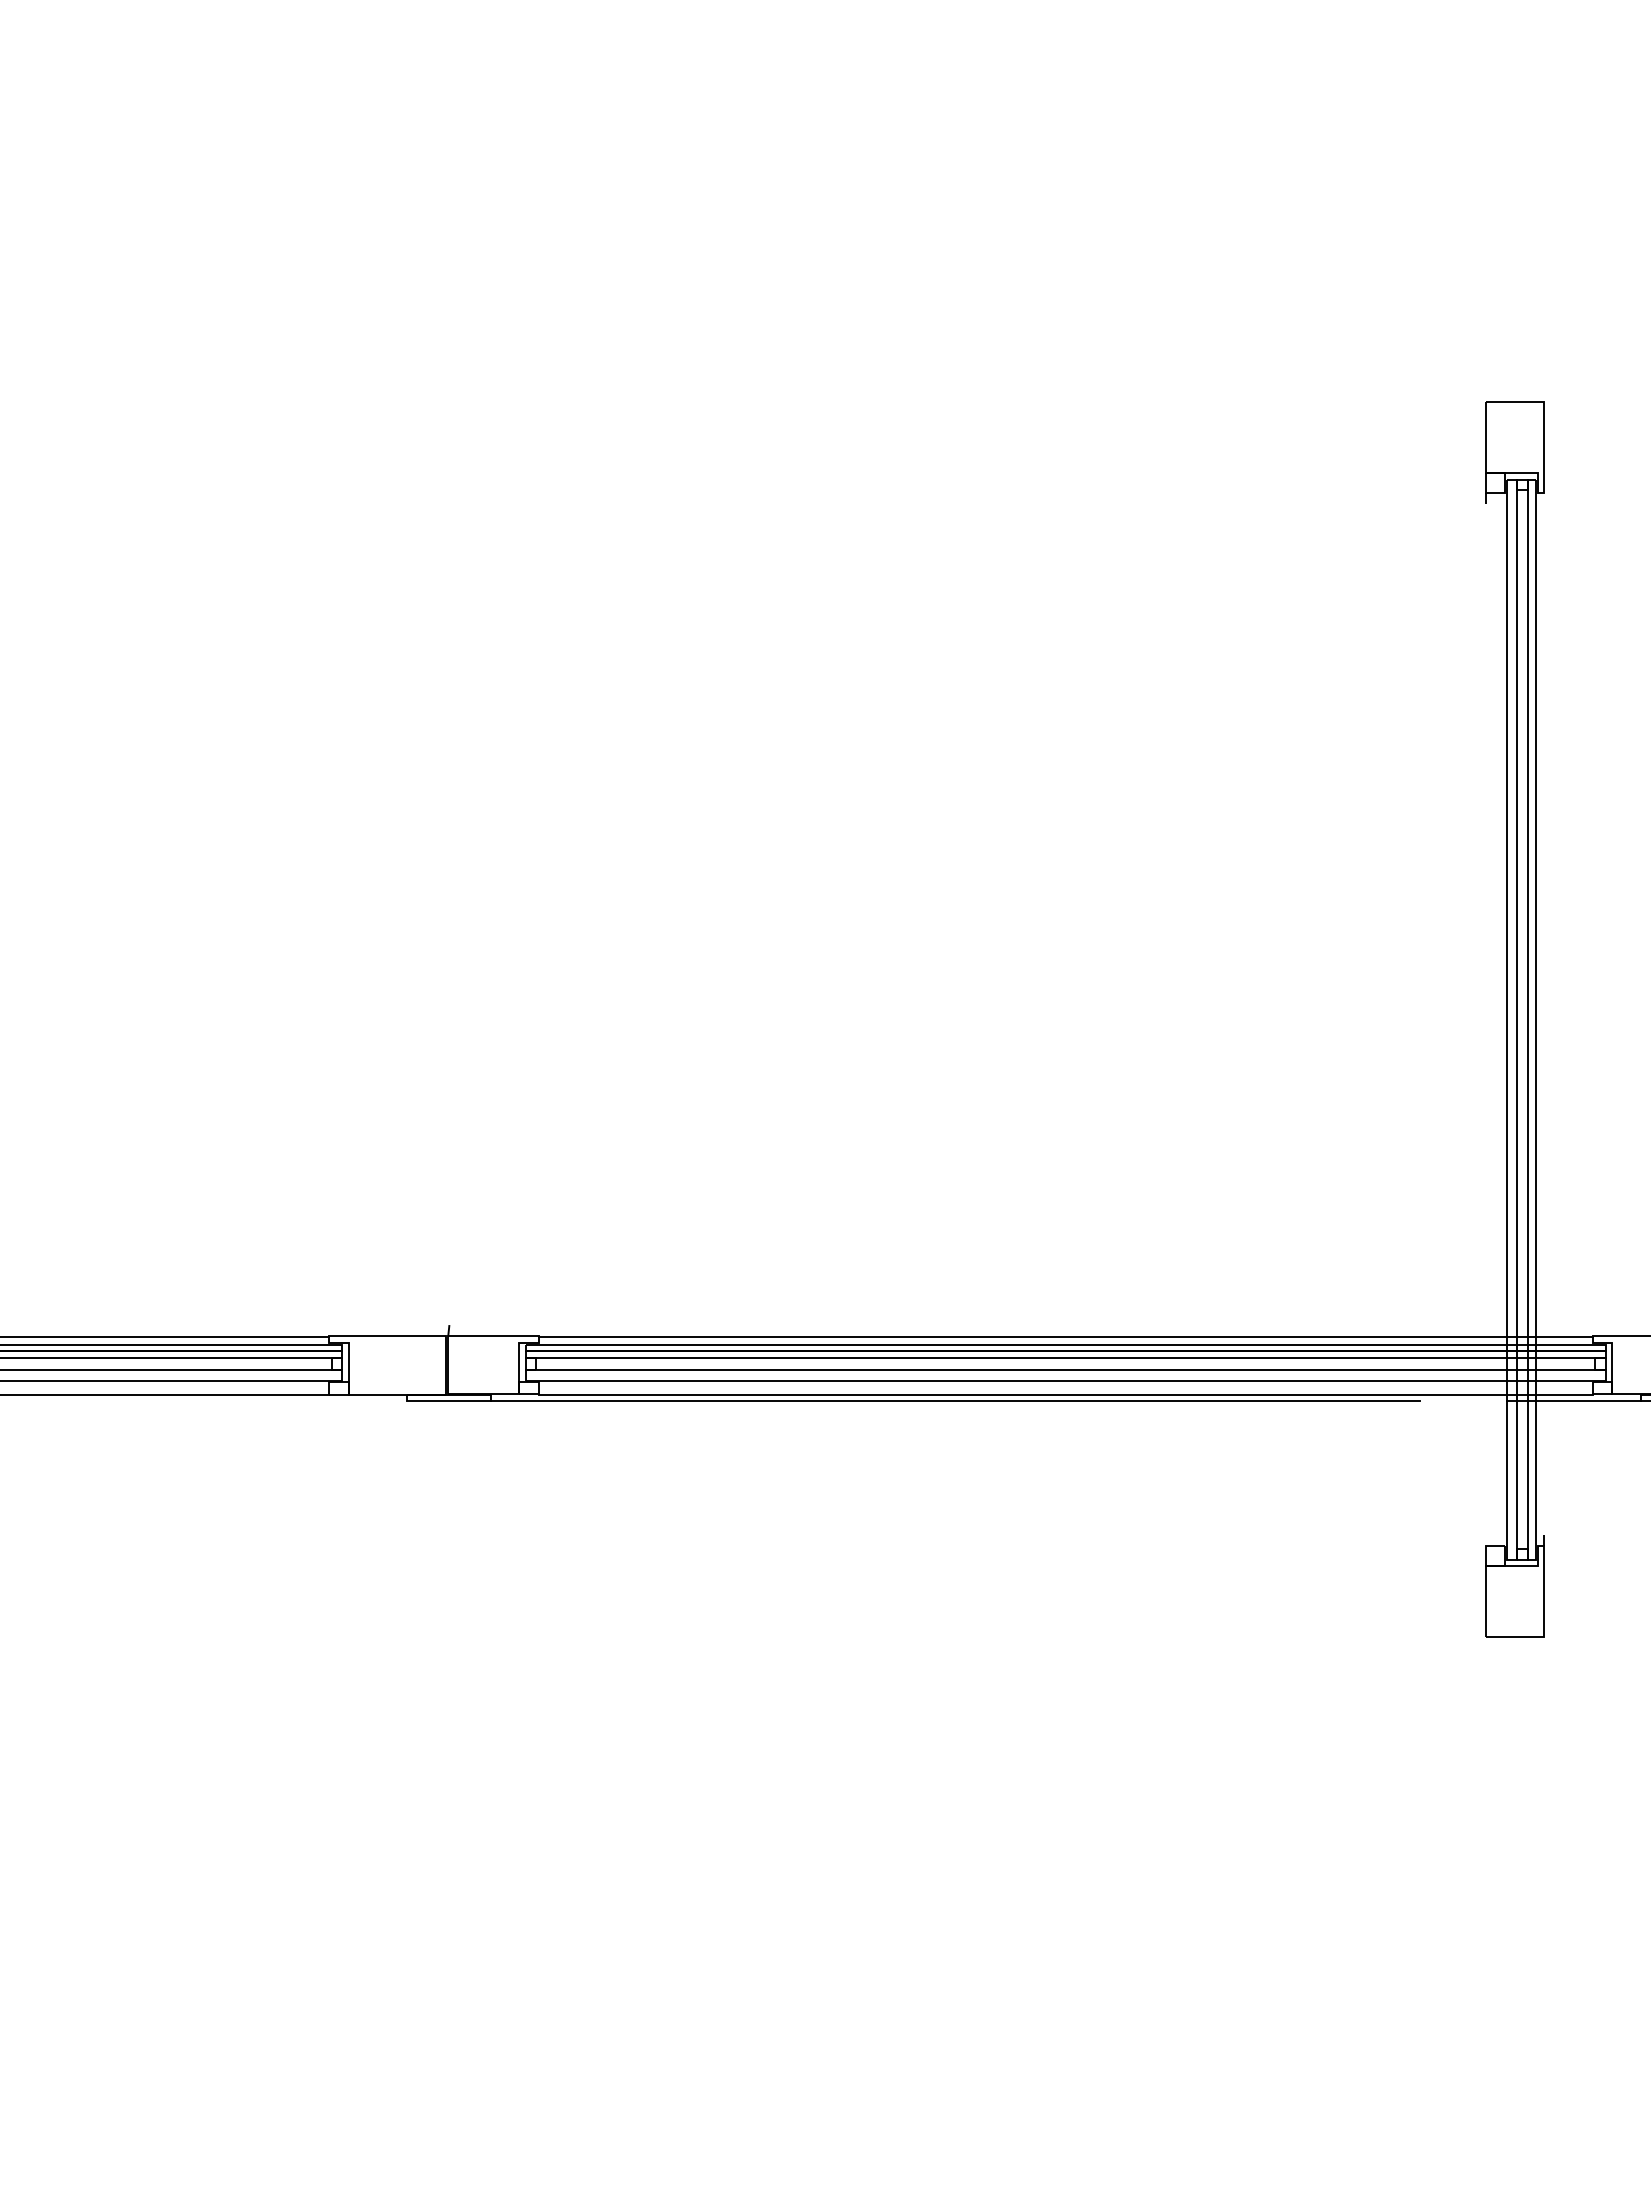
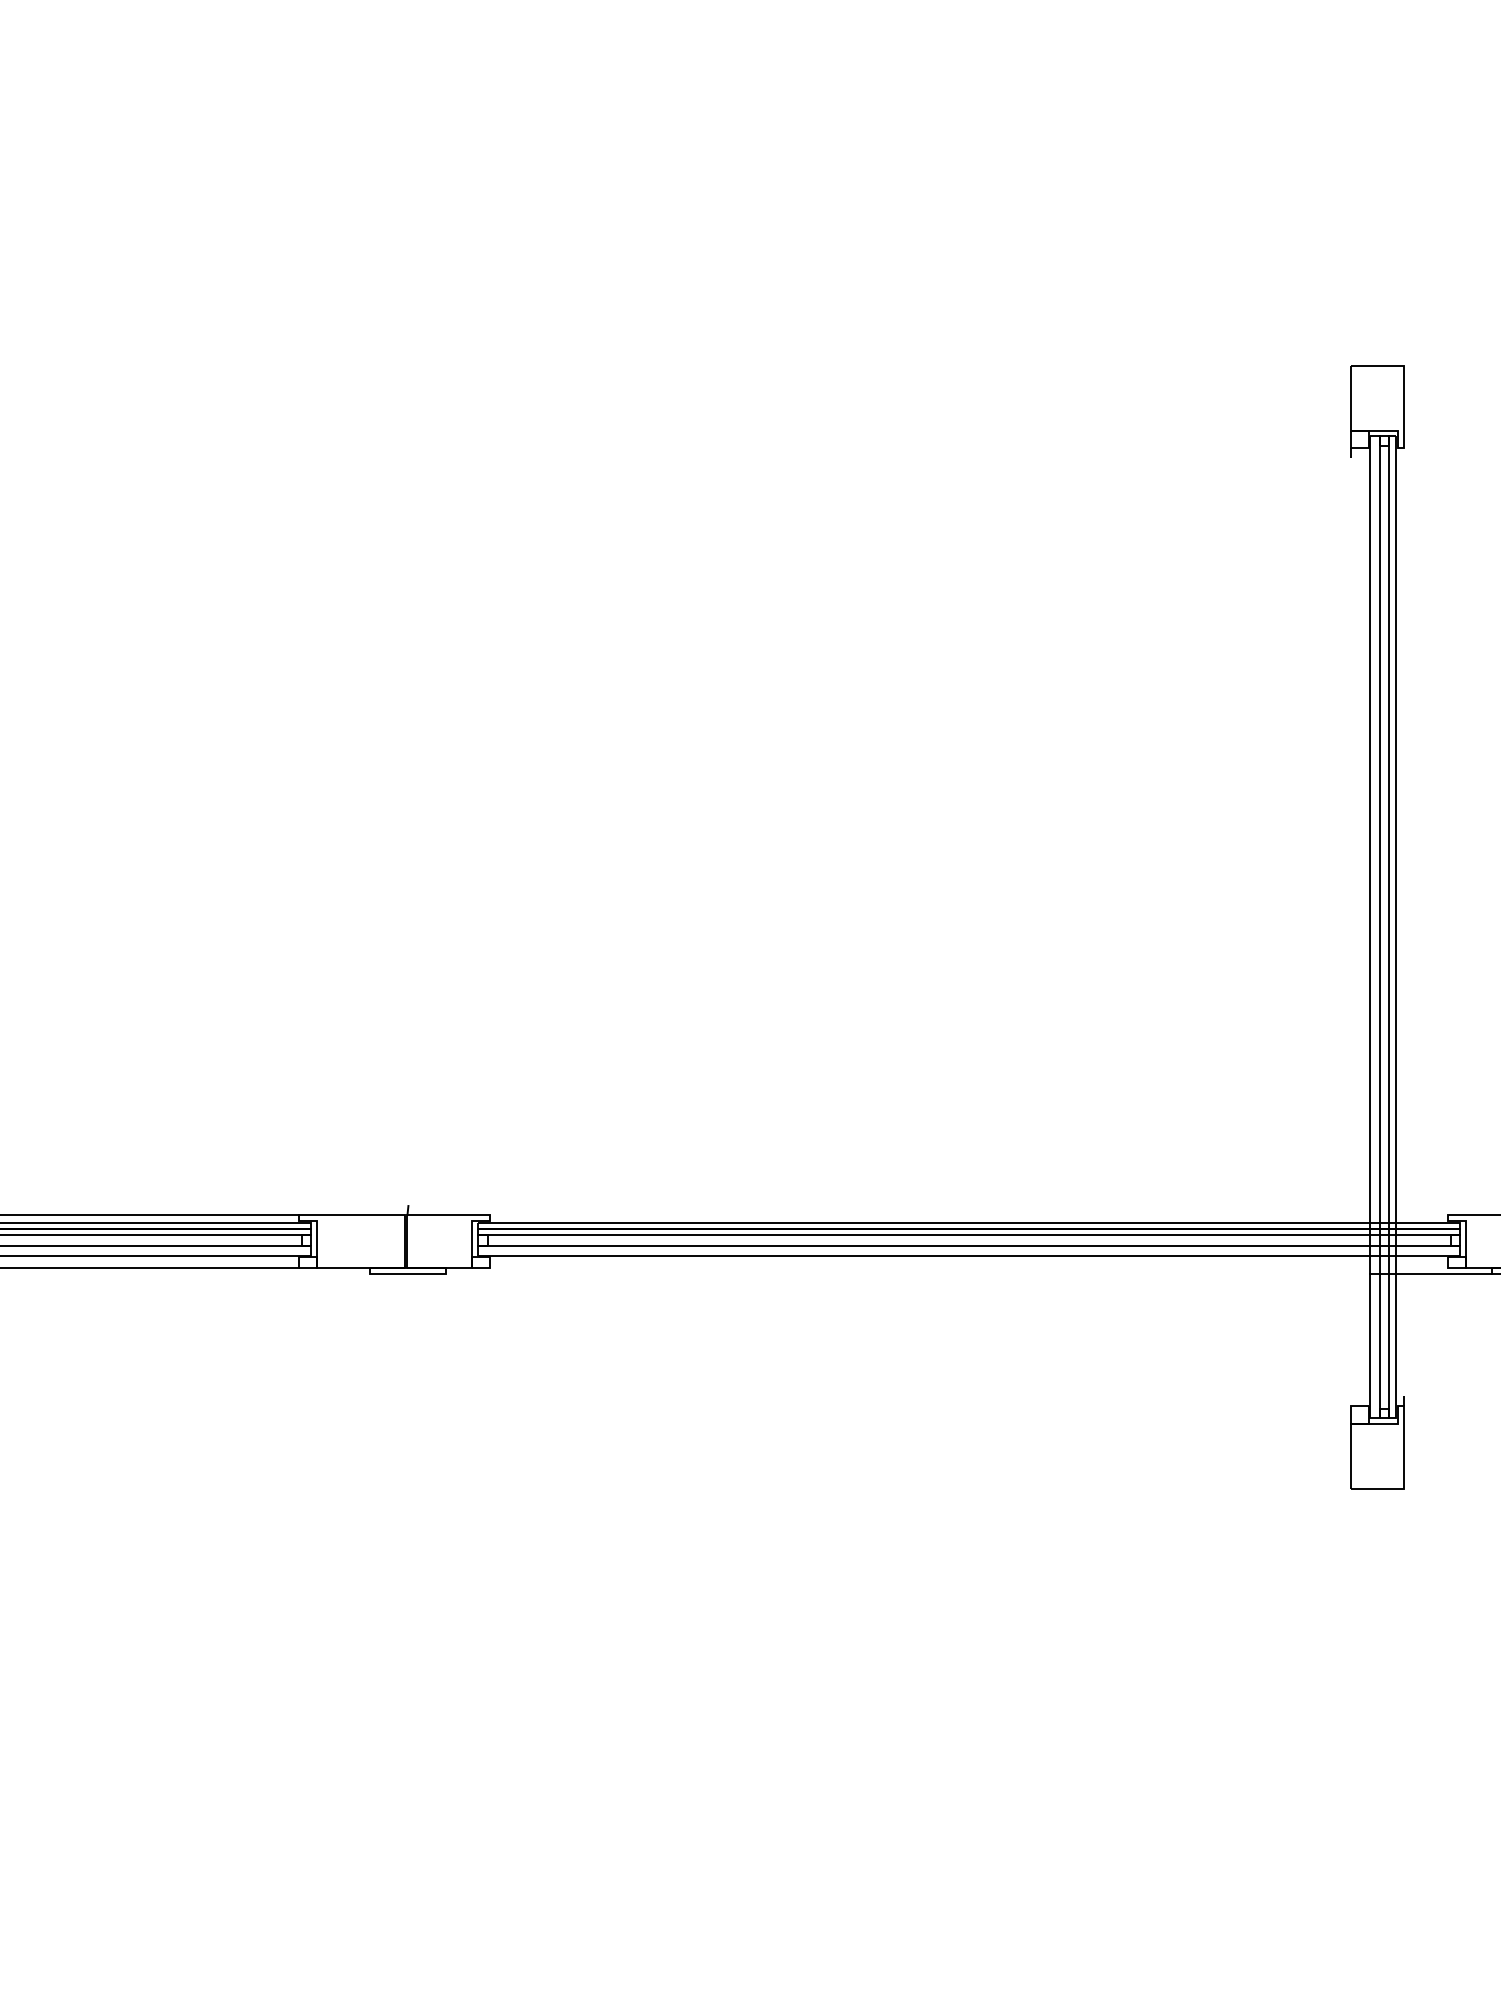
line: (1065, 1336) -> (968, 1215), removed
line: (1065, 1394) -> (968, 1268), removed
line: (955, 1400) -> (868, 1273), removed

